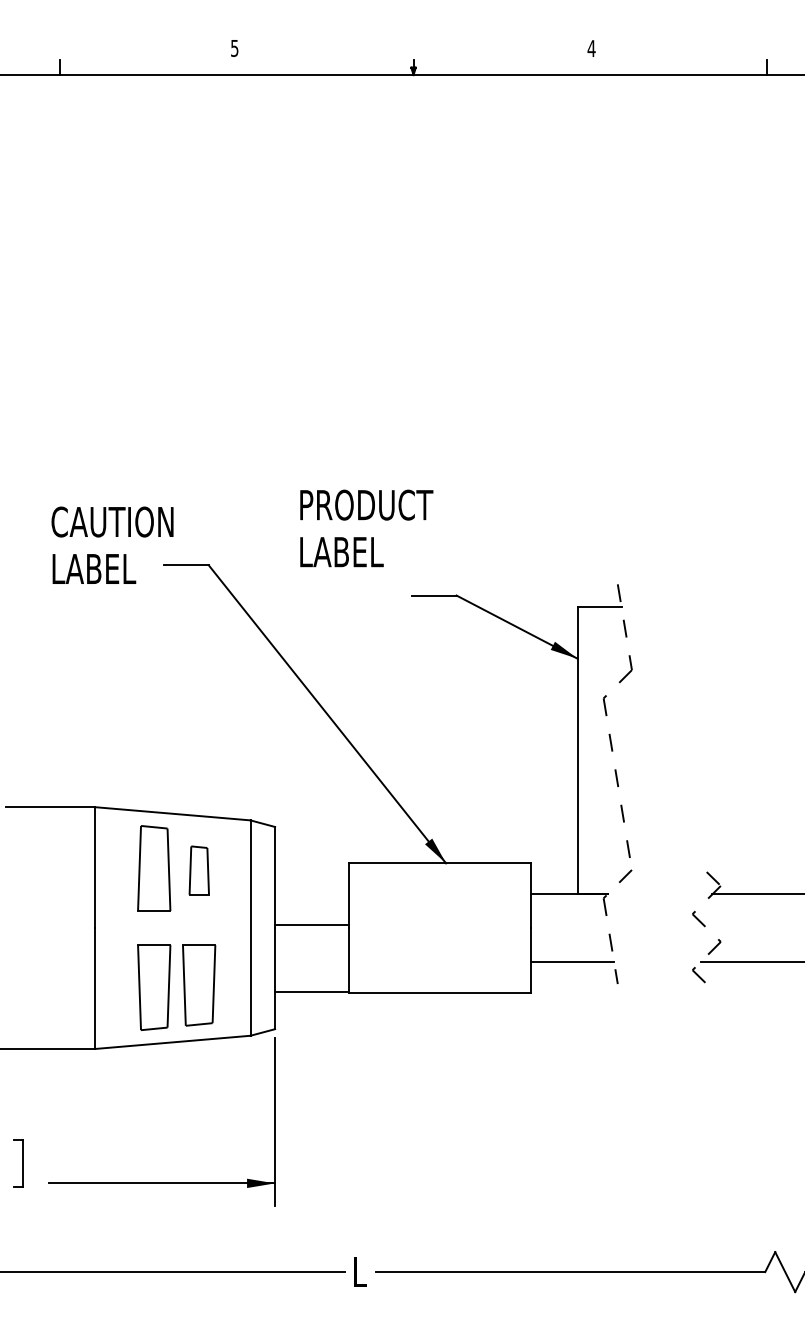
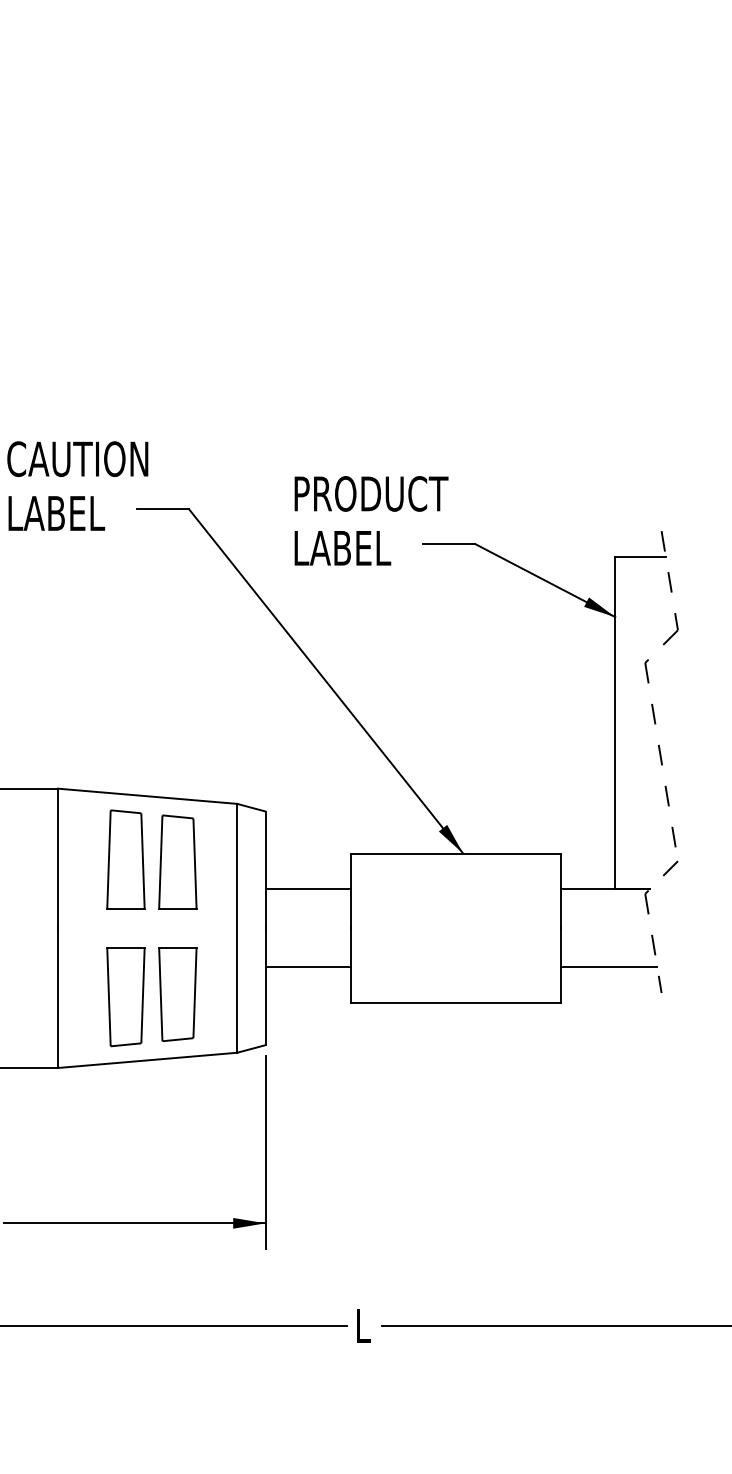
text: (366, 528) -> (371, 520), moved
part: (199, 870) -> (178, 861), size x1.67
line: (312, 925) -> (308, 889), moved
line: (312, 991) -> (308, 966), moved

